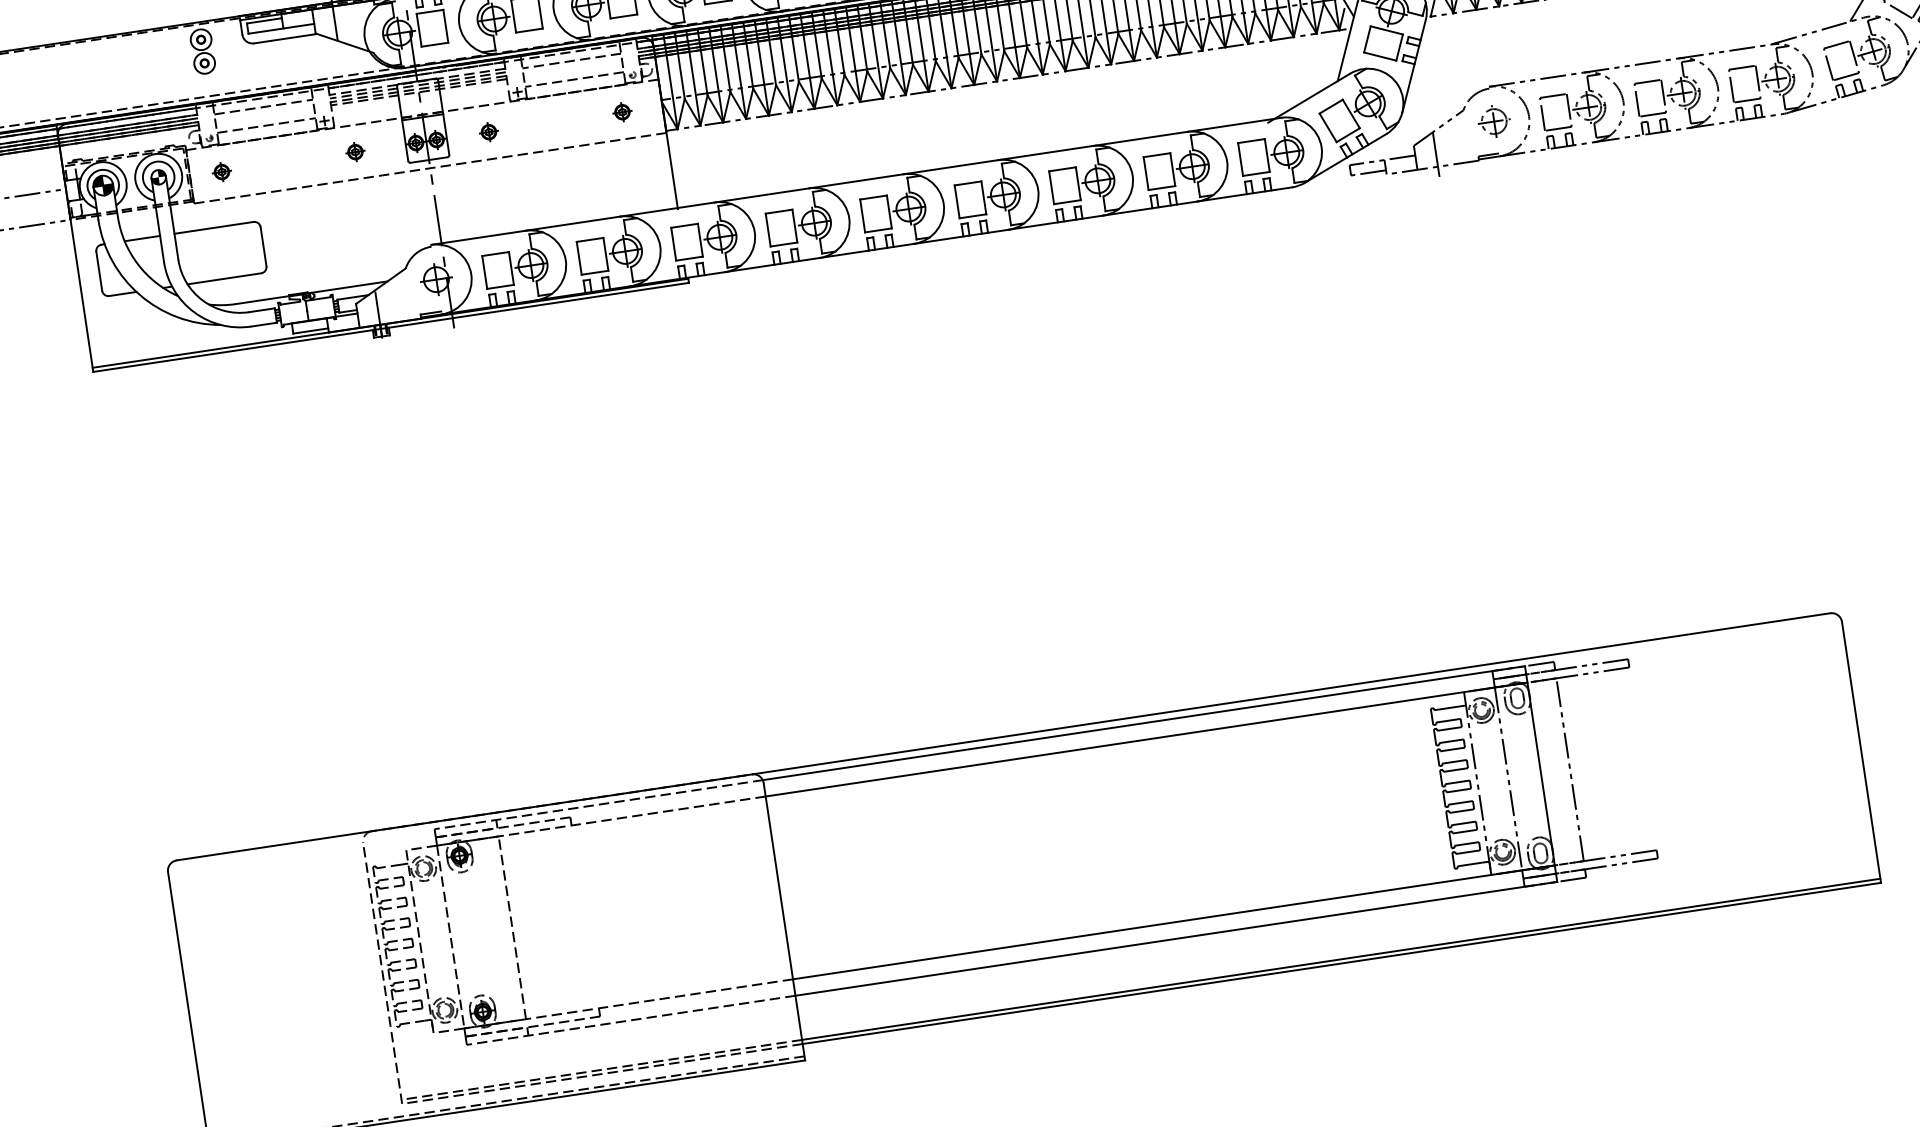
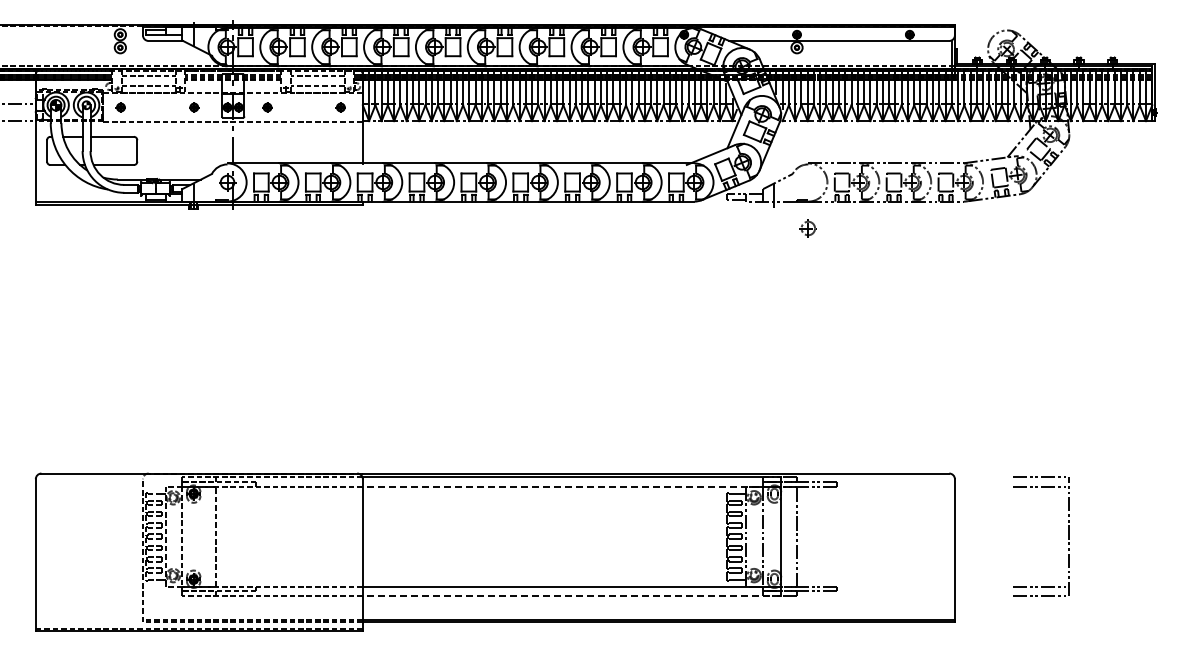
part: (1492, 121) -> (807, 228), moved
line: (1145, 739) -> (571, 486), solid -> dashed
line: (1175, 938) -> (571, 595), solid -> dashed

